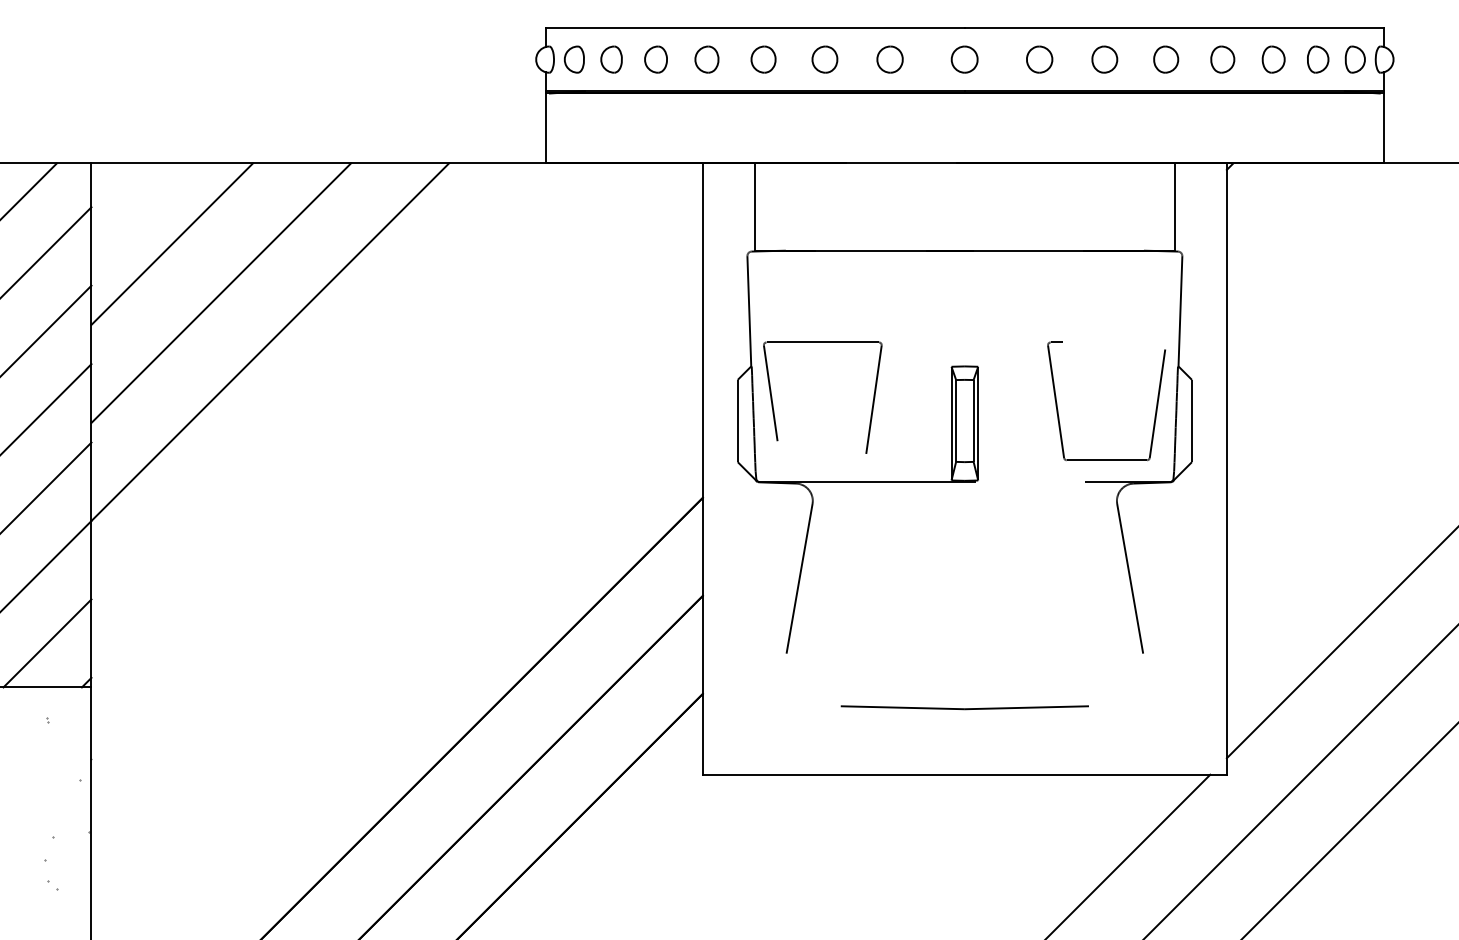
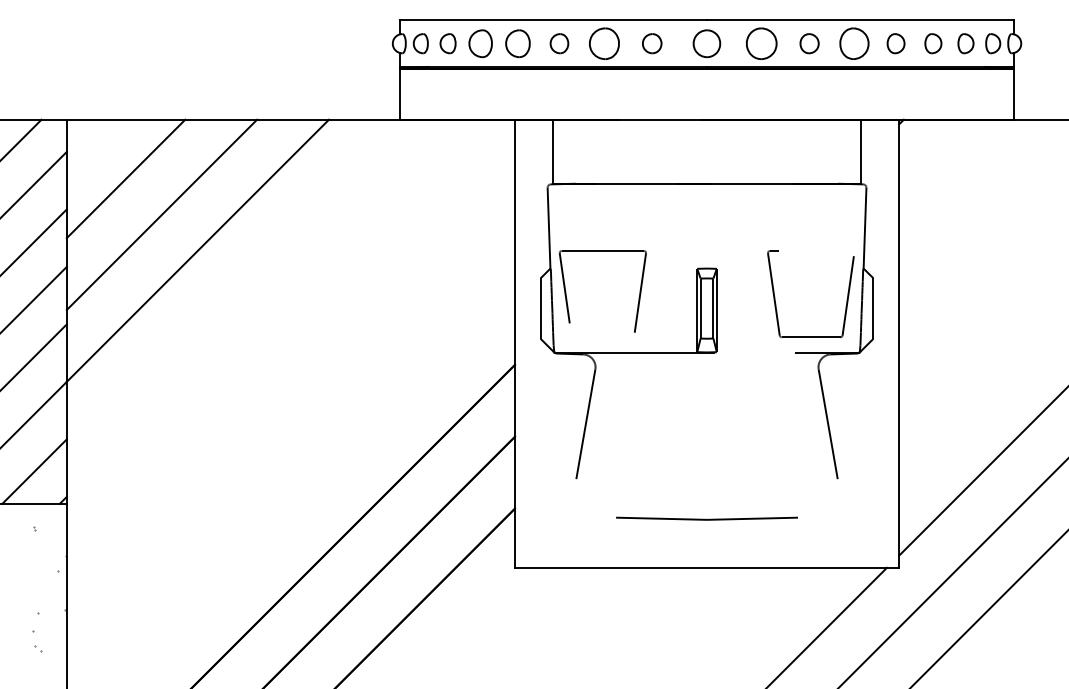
part: (655, 59) -> (480, 43), size x1.4
part: (706, 59) -> (517, 43), size x1.4
part: (824, 59) -> (604, 43), size x1.6
part: (964, 59) -> (706, 43), size x1.4
part: (1039, 59) -> (761, 43), size x1.6
part: (1166, 59) -> (854, 43), size x1.6

